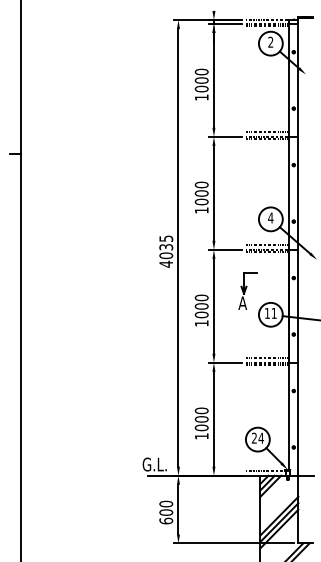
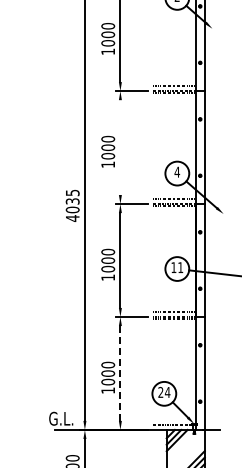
line: (213, 192) -> (119, 146), removed
part: (247, 290) -> (153, 244), removed
line: (213, 418) -> (119, 372), solid -> dashed

